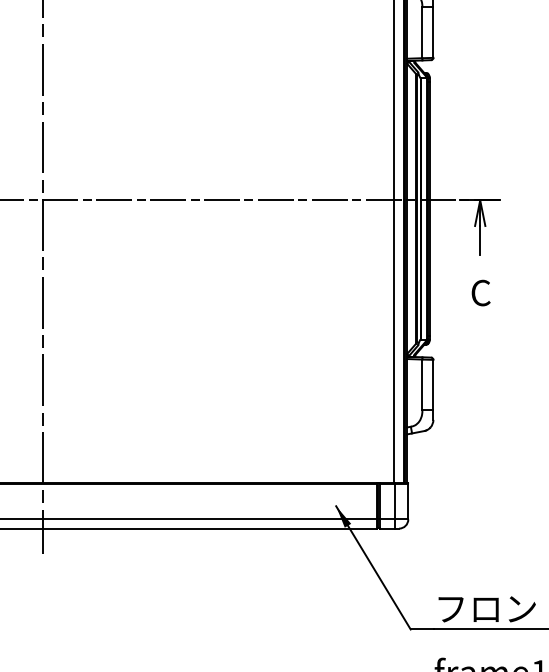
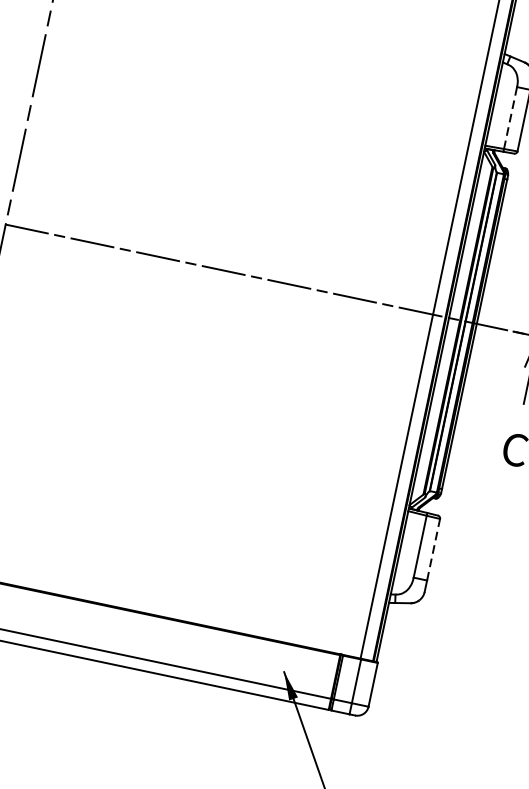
line: (422, 33) -> (510, 118), solid -> dashed
line: (433, 384) -> (433, 548), solid -> dashed

